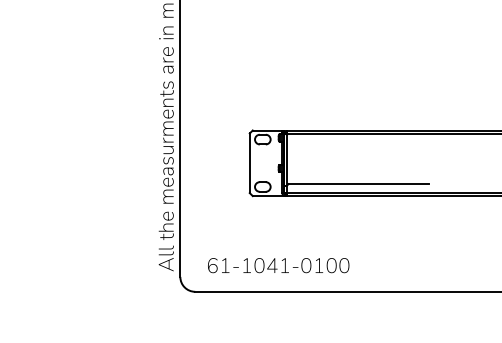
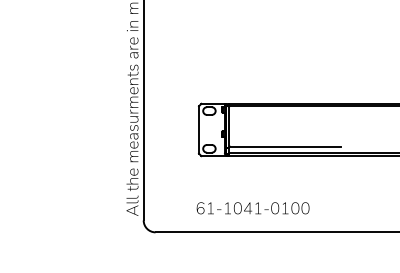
text: (278, 265) -> (252, 208), moved

